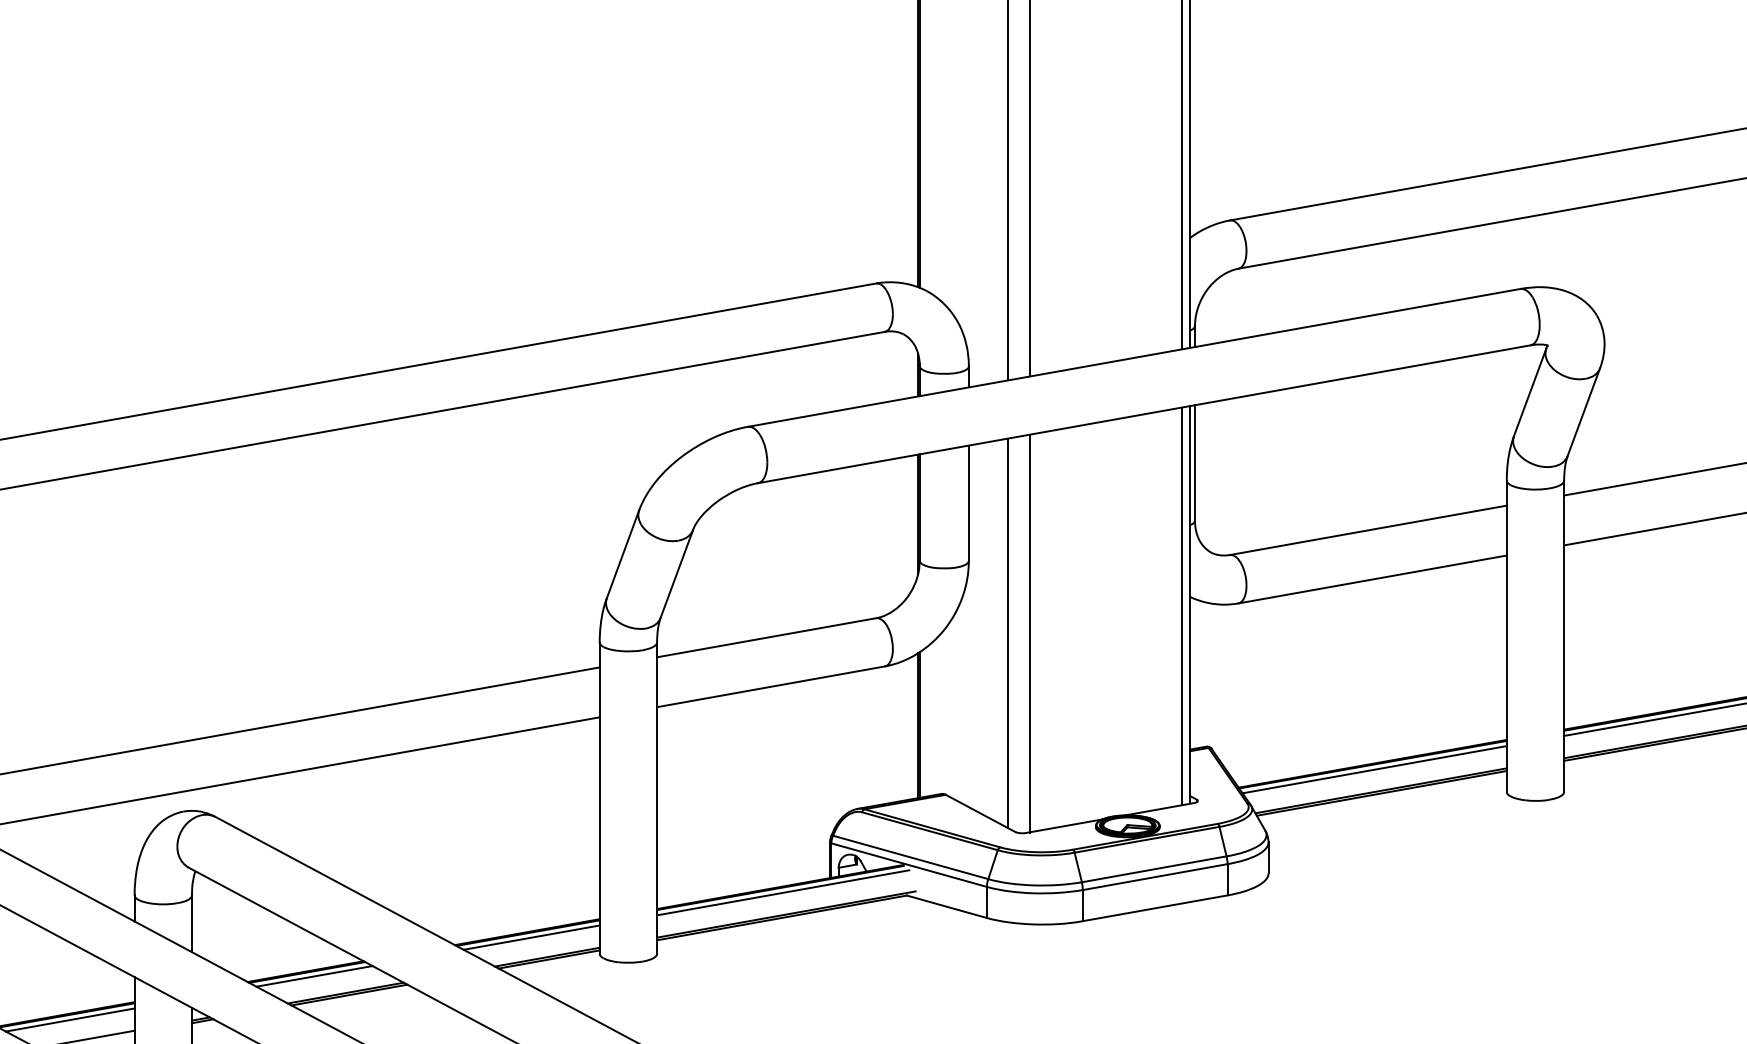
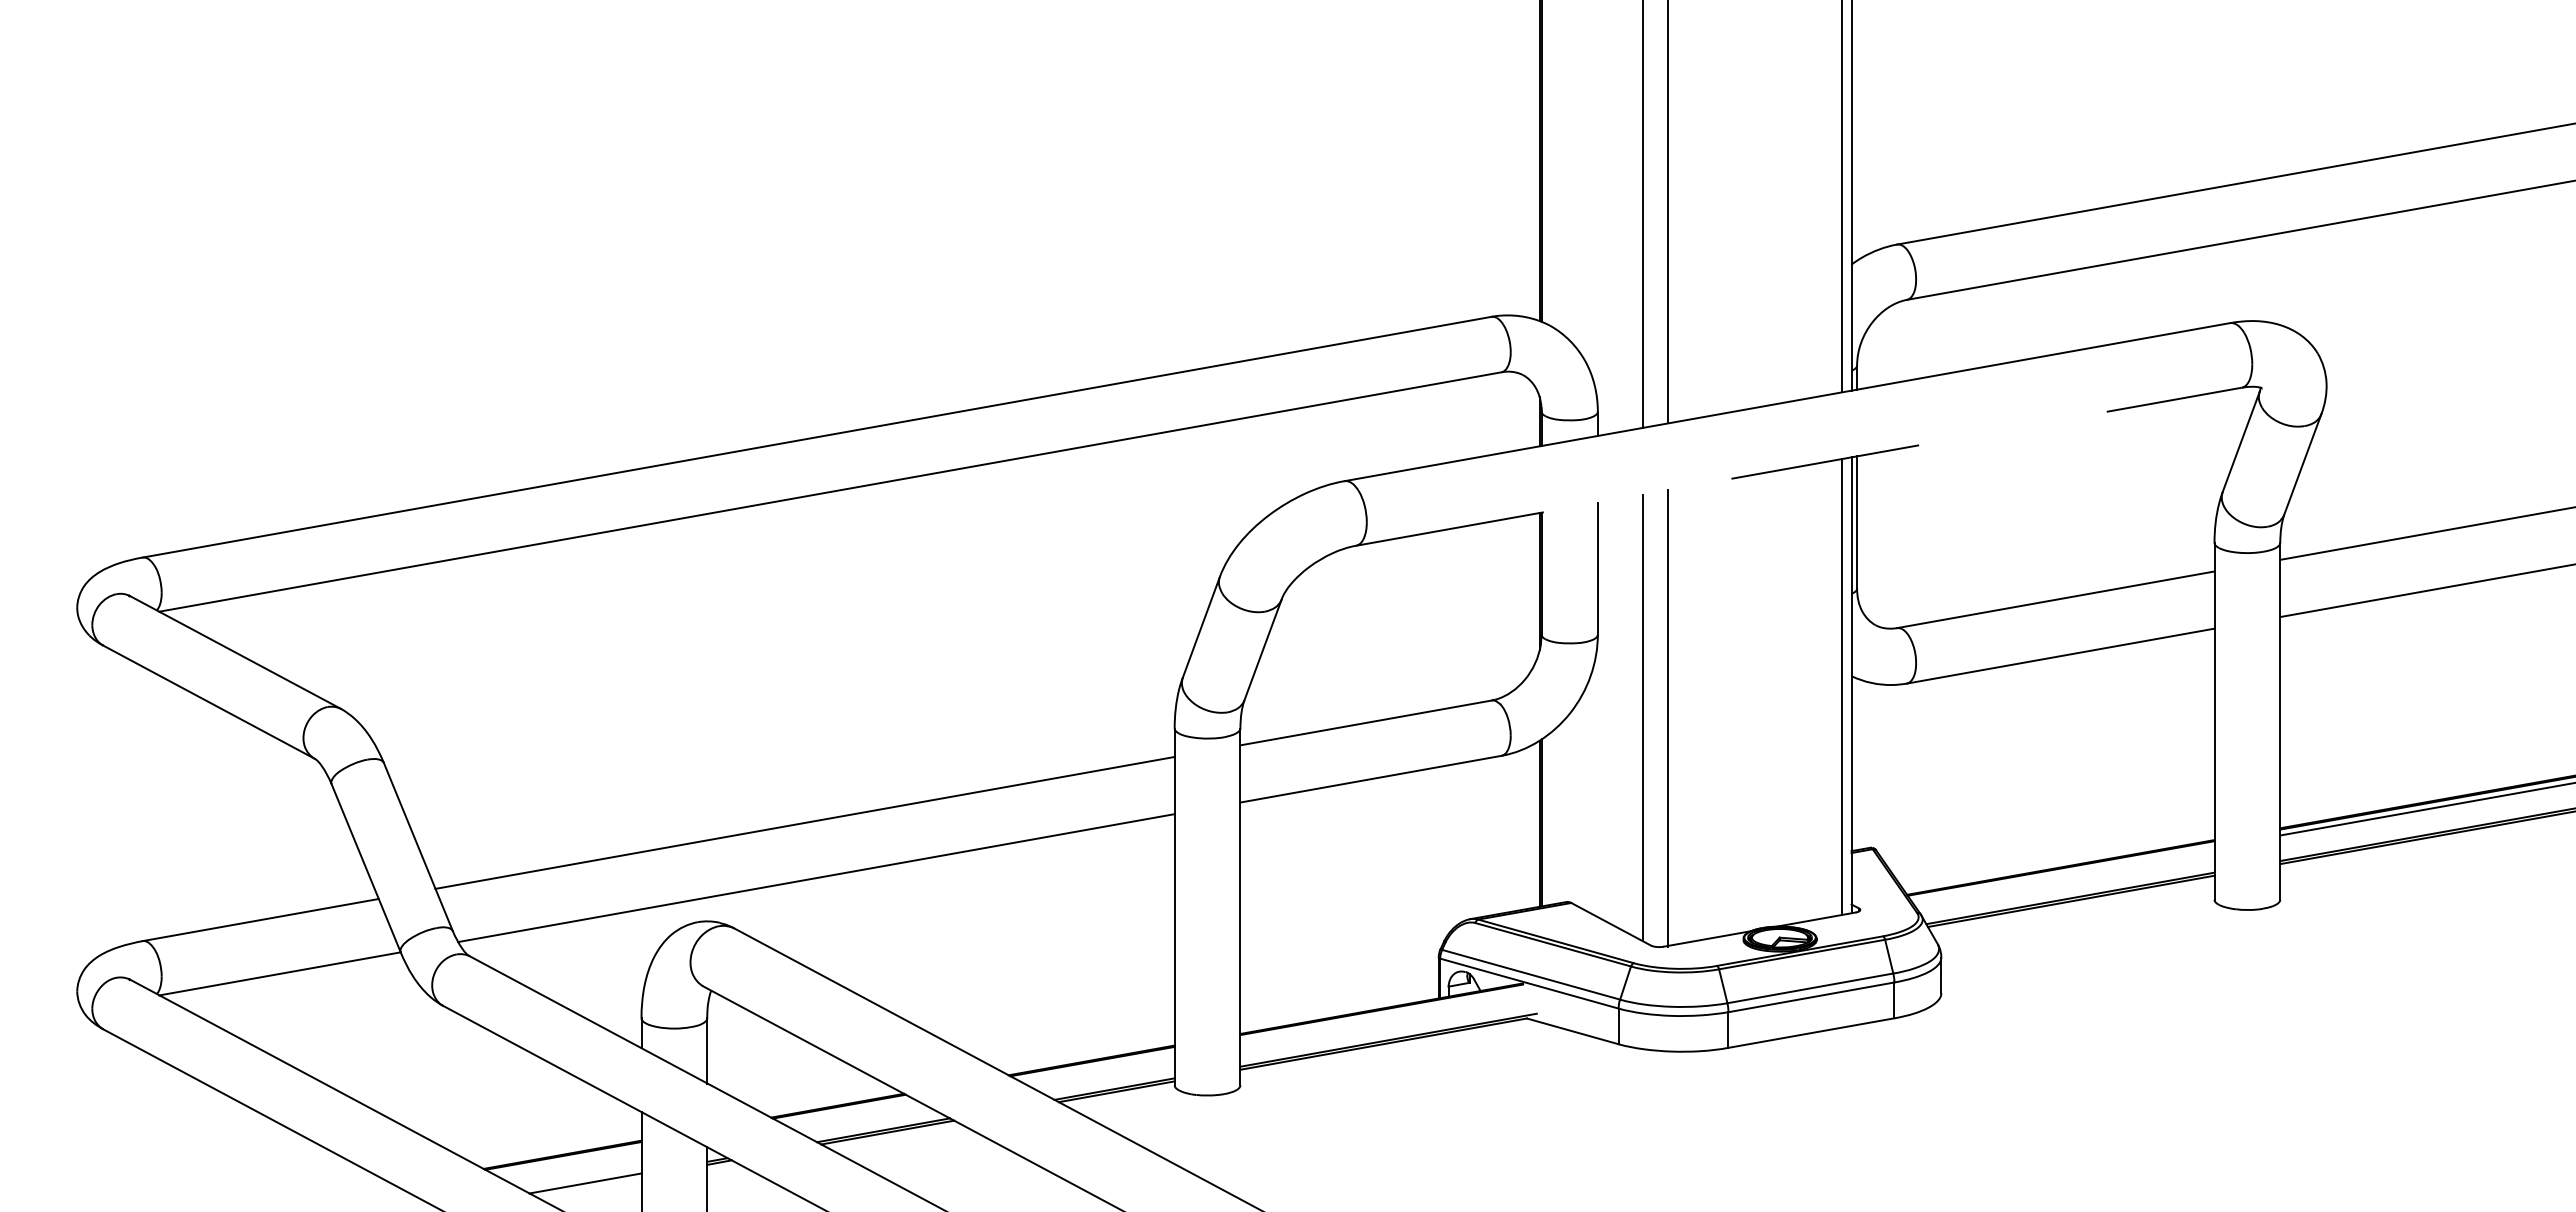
line: (1143, 414) -> (1798, 466), solid -> dashed
line: (1374, 769) -> (2062, 874), removed
line: (782, 892) -> (1384, 1015), removed
line: (531, 937) -> (1096, 1066), removed
line: (314, 975) -> (847, 1110), removed
line: (70, 1019) -> (567, 1160), removed

